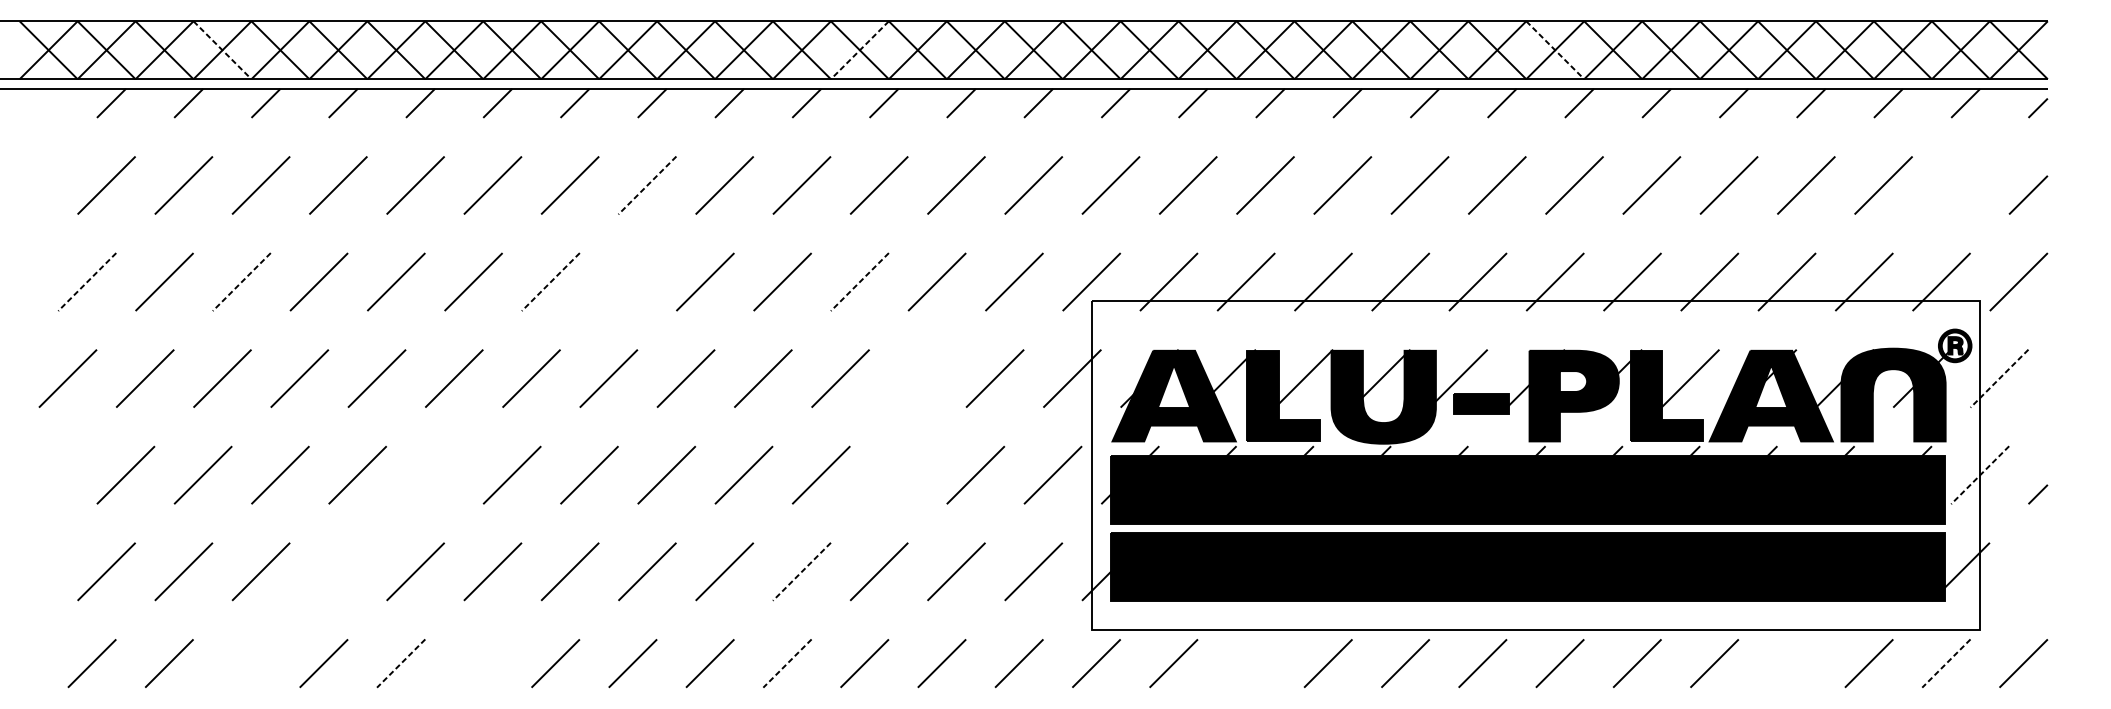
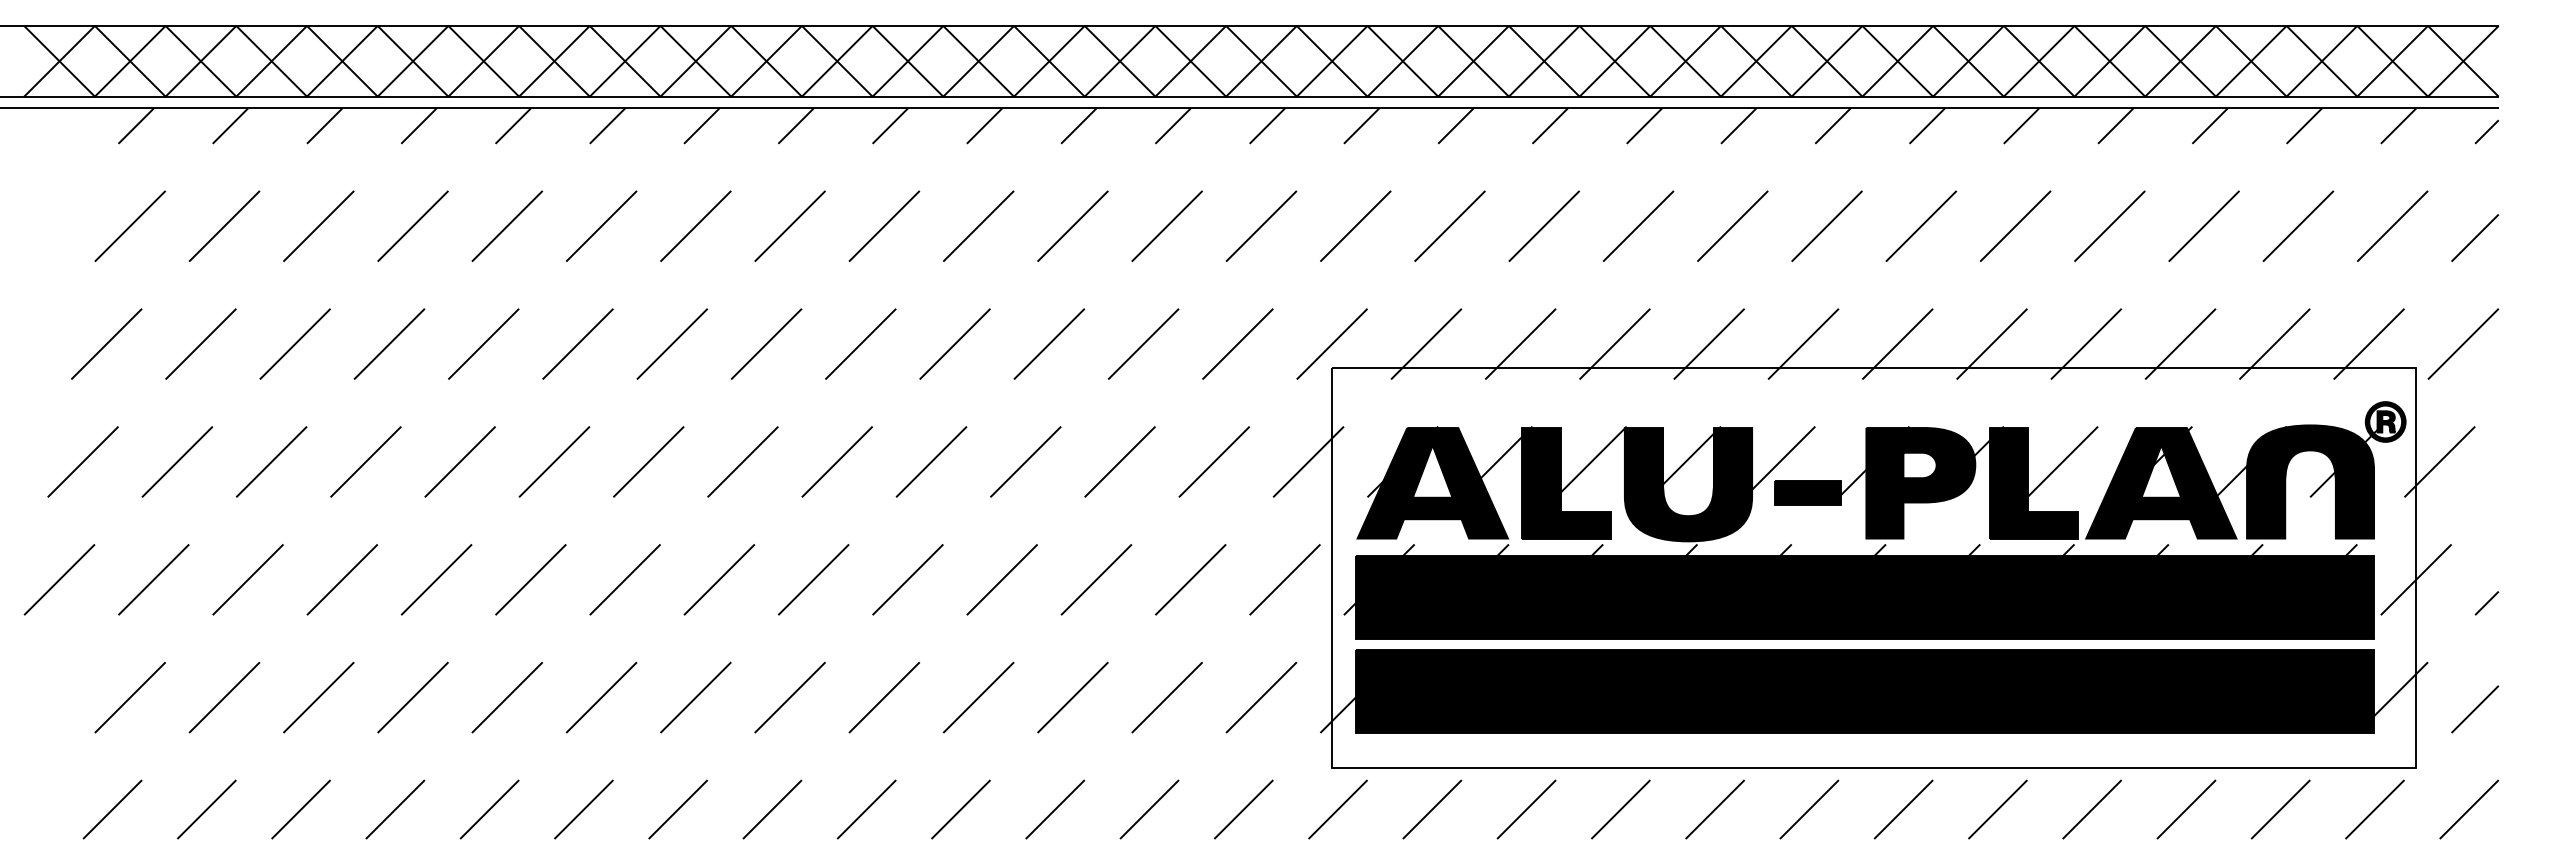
line: (222, 50) -> (271, 61), dashed -> solid
line: (860, 50) -> (1049, 61), dashed -> solid
line: (1555, 50) -> (1897, 61), dashed -> solid
line: (1960, 184) -> (2392, 225), added
line: (647, 185) -> (790, 226), dashed -> solid
line: (628, 281) -> (766, 343), added
line: (87, 282) -> (106, 344), dashed -> solid
line: (242, 282) -> (295, 344), dashed -> solid
line: (551, 282) -> (672, 344), dashed -> solid
line: (860, 282) -> (1049, 344), dashed -> solid
line: (917, 378) -> (1119, 461), added
line: (1999, 378) -> (2439, 461), dashed -> solid
line: (48, 474) -> (59, 579), added
line: (434, 474) -> (530, 579), added
line: (898, 474) -> (1096, 579), added
line: (1980, 474) -> (2416, 579), dashed -> solid
line: (337, 571) -> (412, 697), added
line: (801, 571) -> (978, 697), dashed -> solid
line: (2028, 581) -> (2475, 709), added
line: (246, 663) -> (300, 809), added
line: (401, 663) -> (489, 809), dashed -> solid
line: (478, 663) -> (583, 809), added
line: (787, 663) -> (960, 809), dashed -> solid
line: (1250, 663) -> (1526, 809), added
line: (1791, 663) -> (2186, 809), added
line: (1945, 663) -> (2374, 809), dashed -> solid

